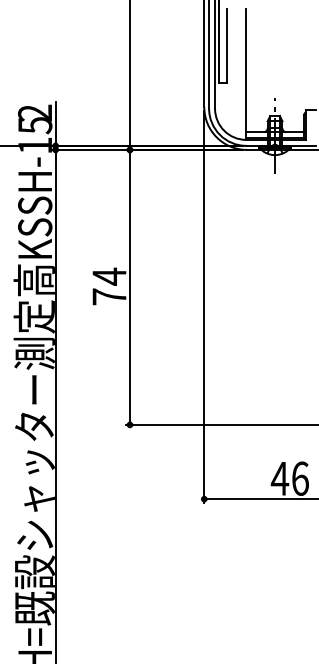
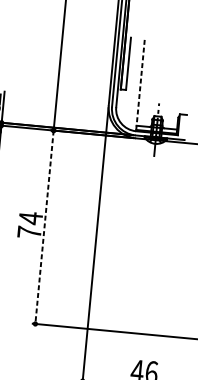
line: (246, 73) -> (140, 84), solid -> dashed
line: (129, 287) -> (44, 227), solid -> dashed

